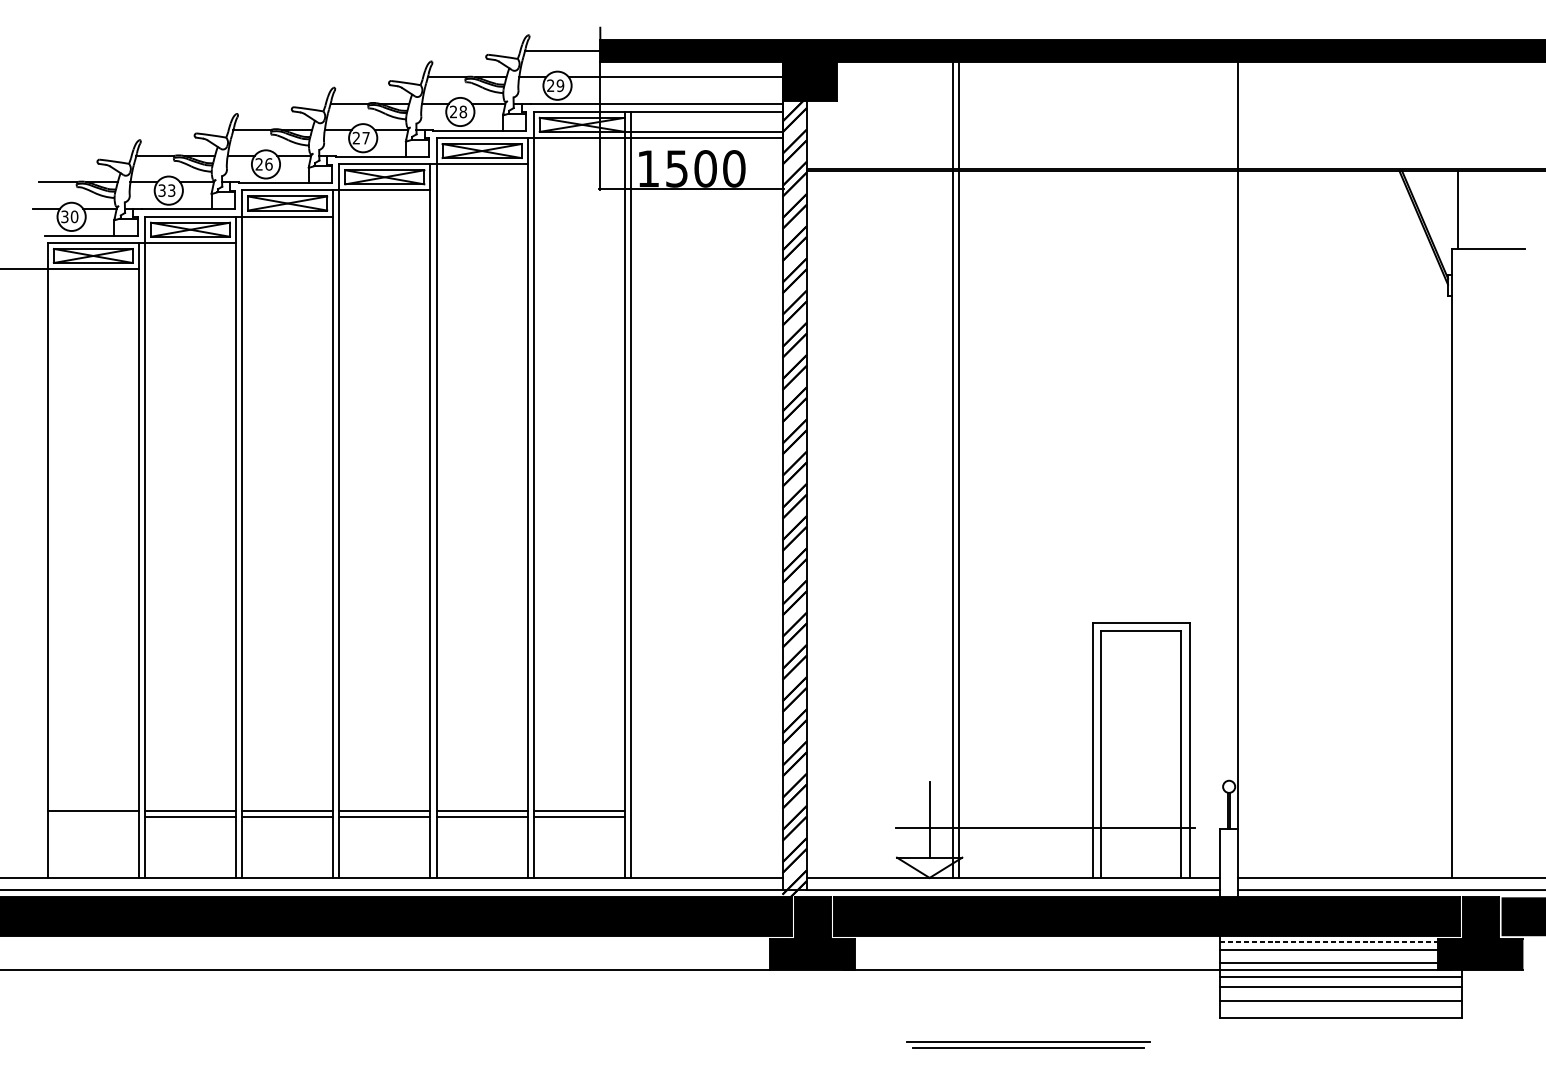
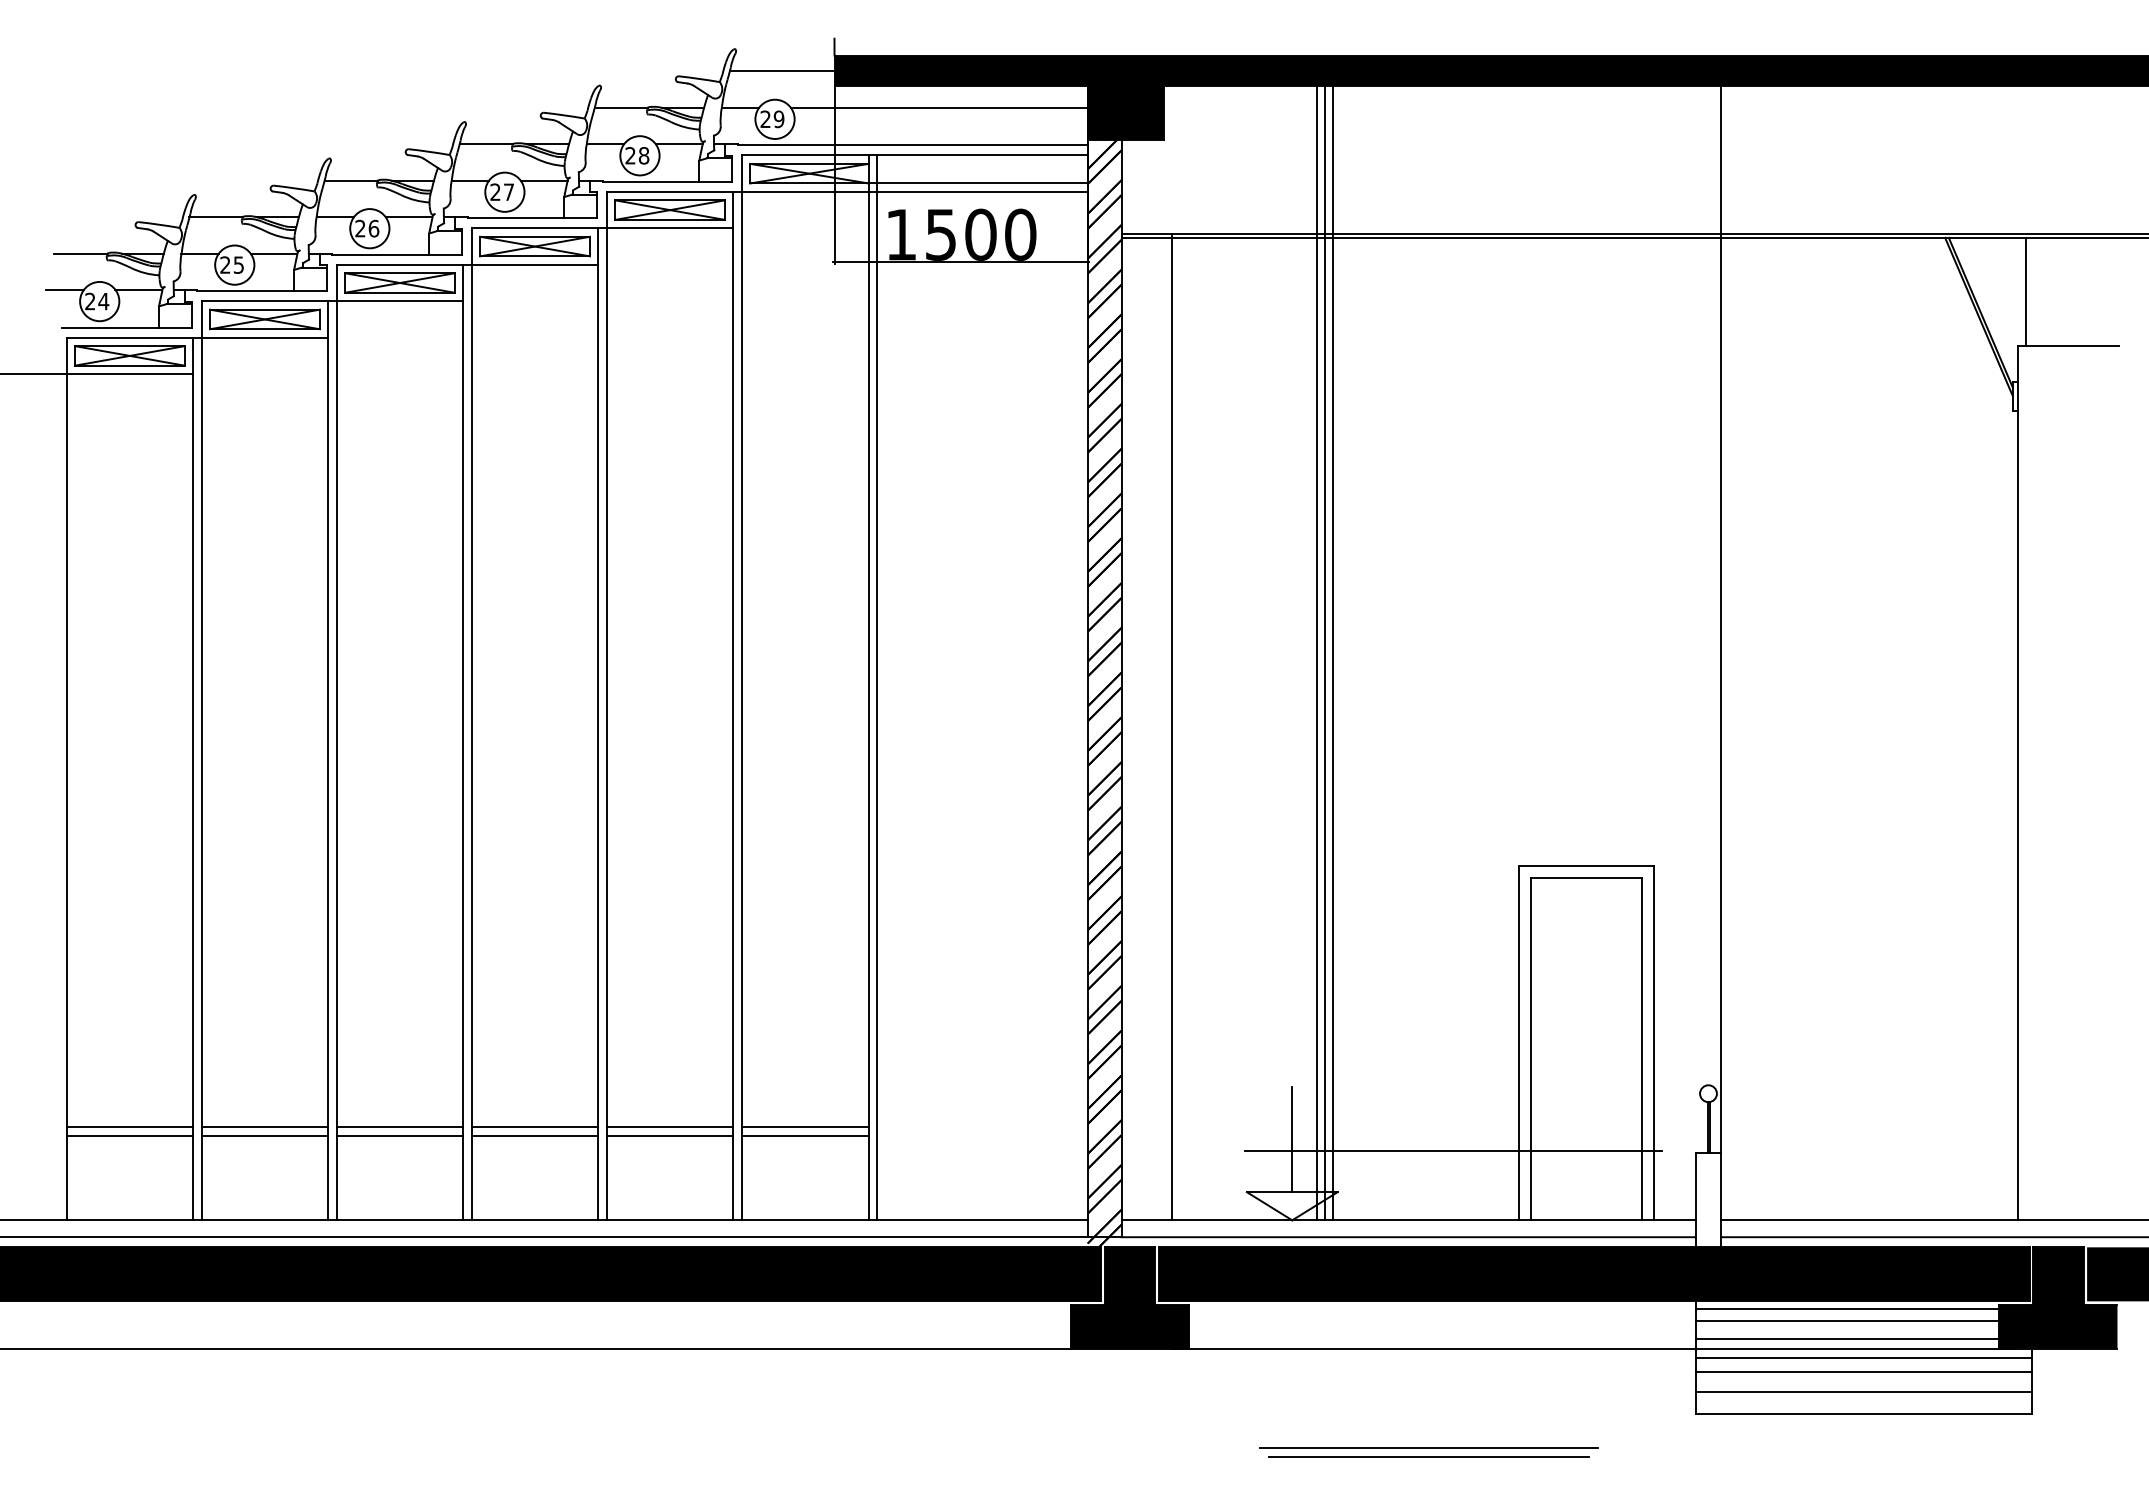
text: (166, 190) -> (231, 264), 33 -> 25
text: (70, 216) -> (97, 301), 30 -> 24
line: (947, 469) -> (1317, 652), added
line: (843, 523) -> (1172, 727), added
line: (93, 816) -> (129, 1135), added
line: (1329, 941) -> (1847, 1308), dashed -> solid

